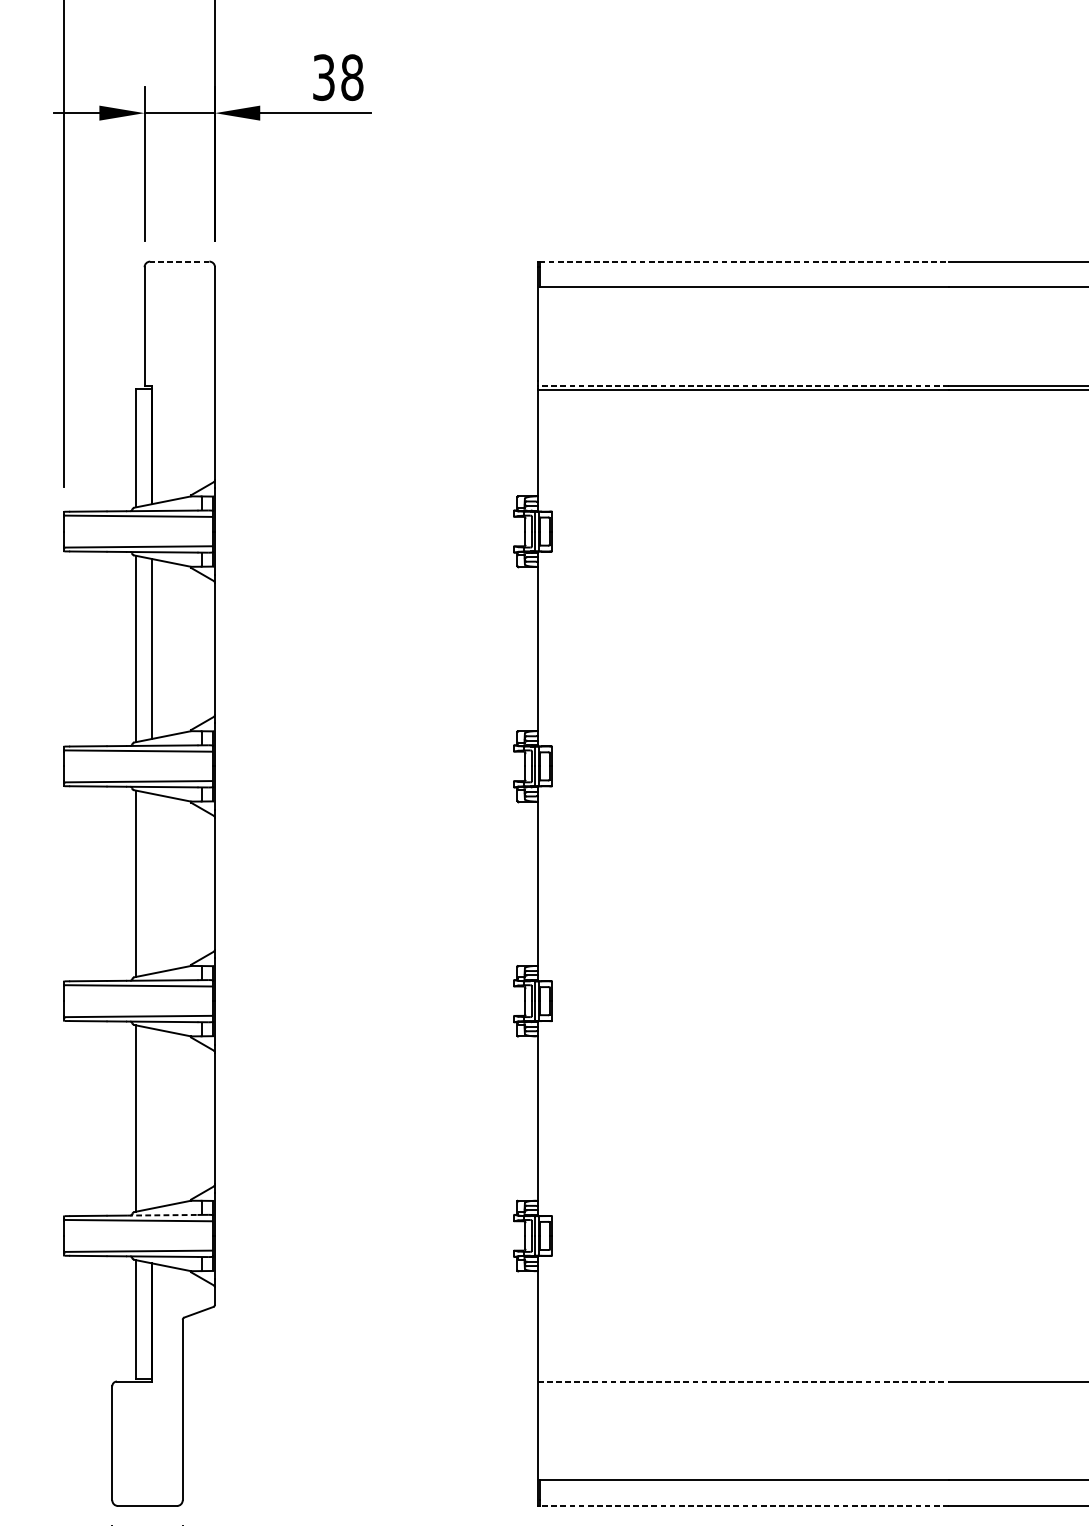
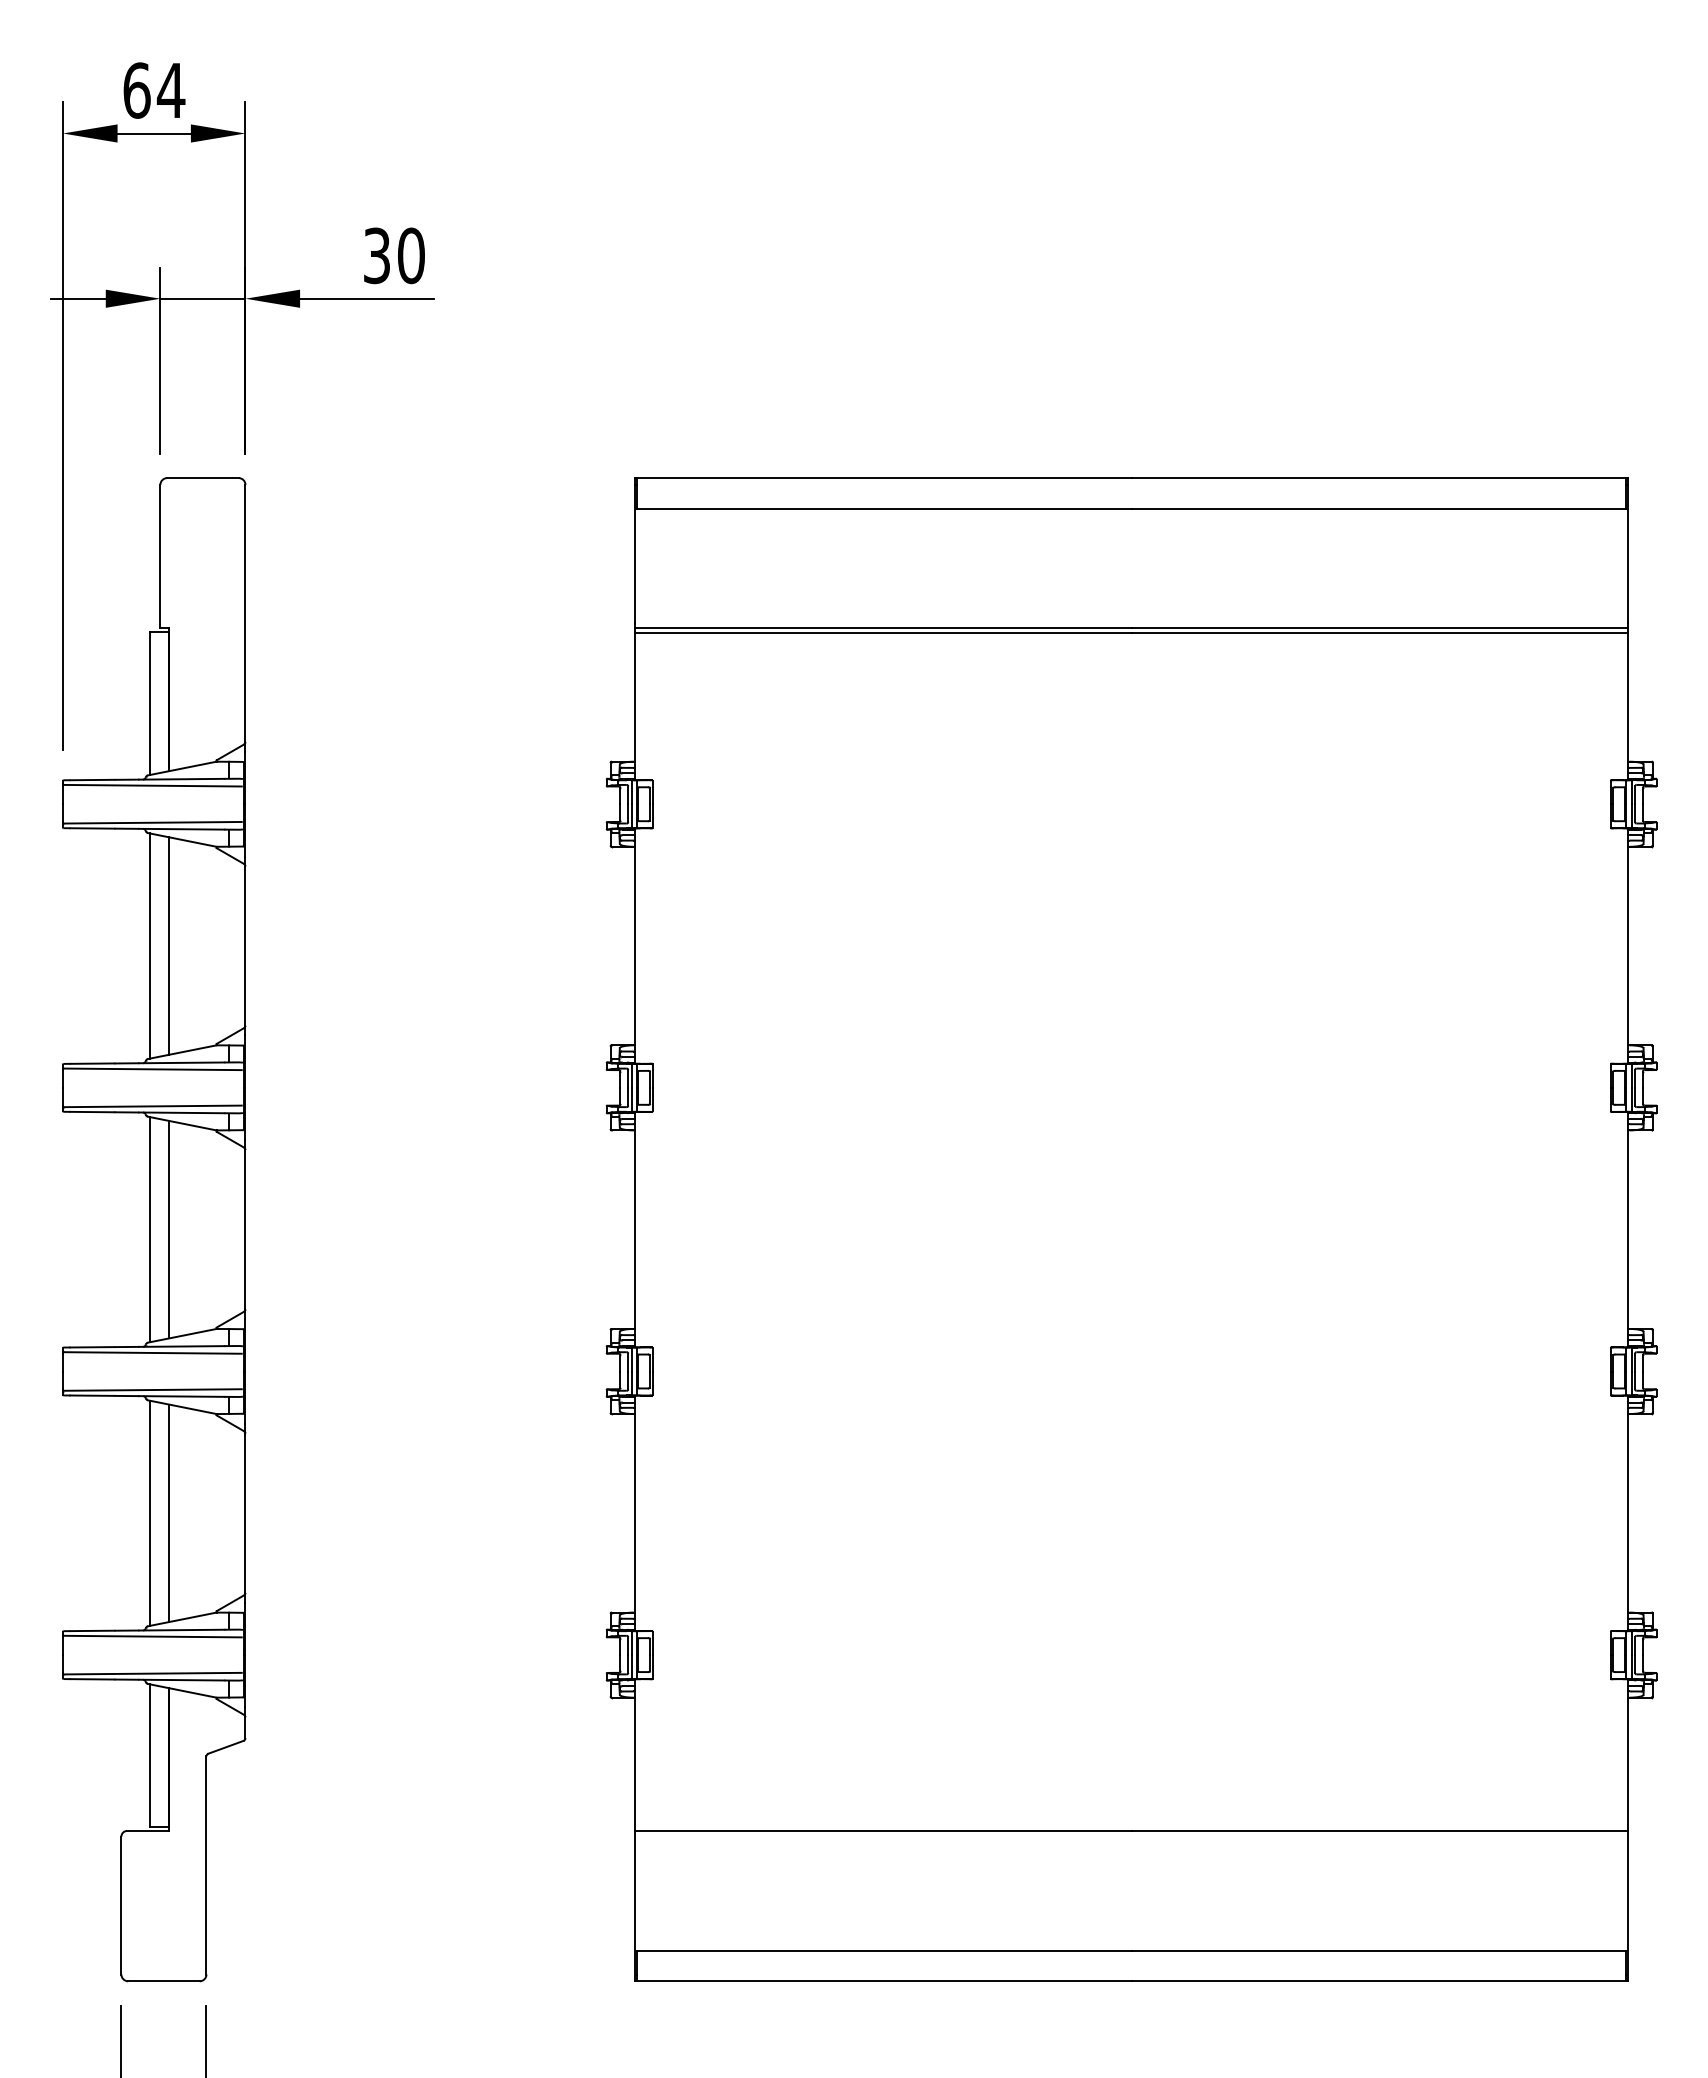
text: (352, 77) -> (411, 255), 38 -> 30
line: (179, 261) -> (202, 478), dashed -> solid
line: (744, 261) -> (885, 478), dashed -> solid
line: (743, 386) -> (883, 628), dashed -> solid
line: (151, 883) -> (168, 1229), added
line: (151, 1118) -> (168, 1513), added
line: (162, 1215) -> (181, 1630), dashed -> solid
line: (743, 1381) -> (884, 1830), dashed -> solid
line: (743, 1506) -> (884, 1981), dashed -> solid

